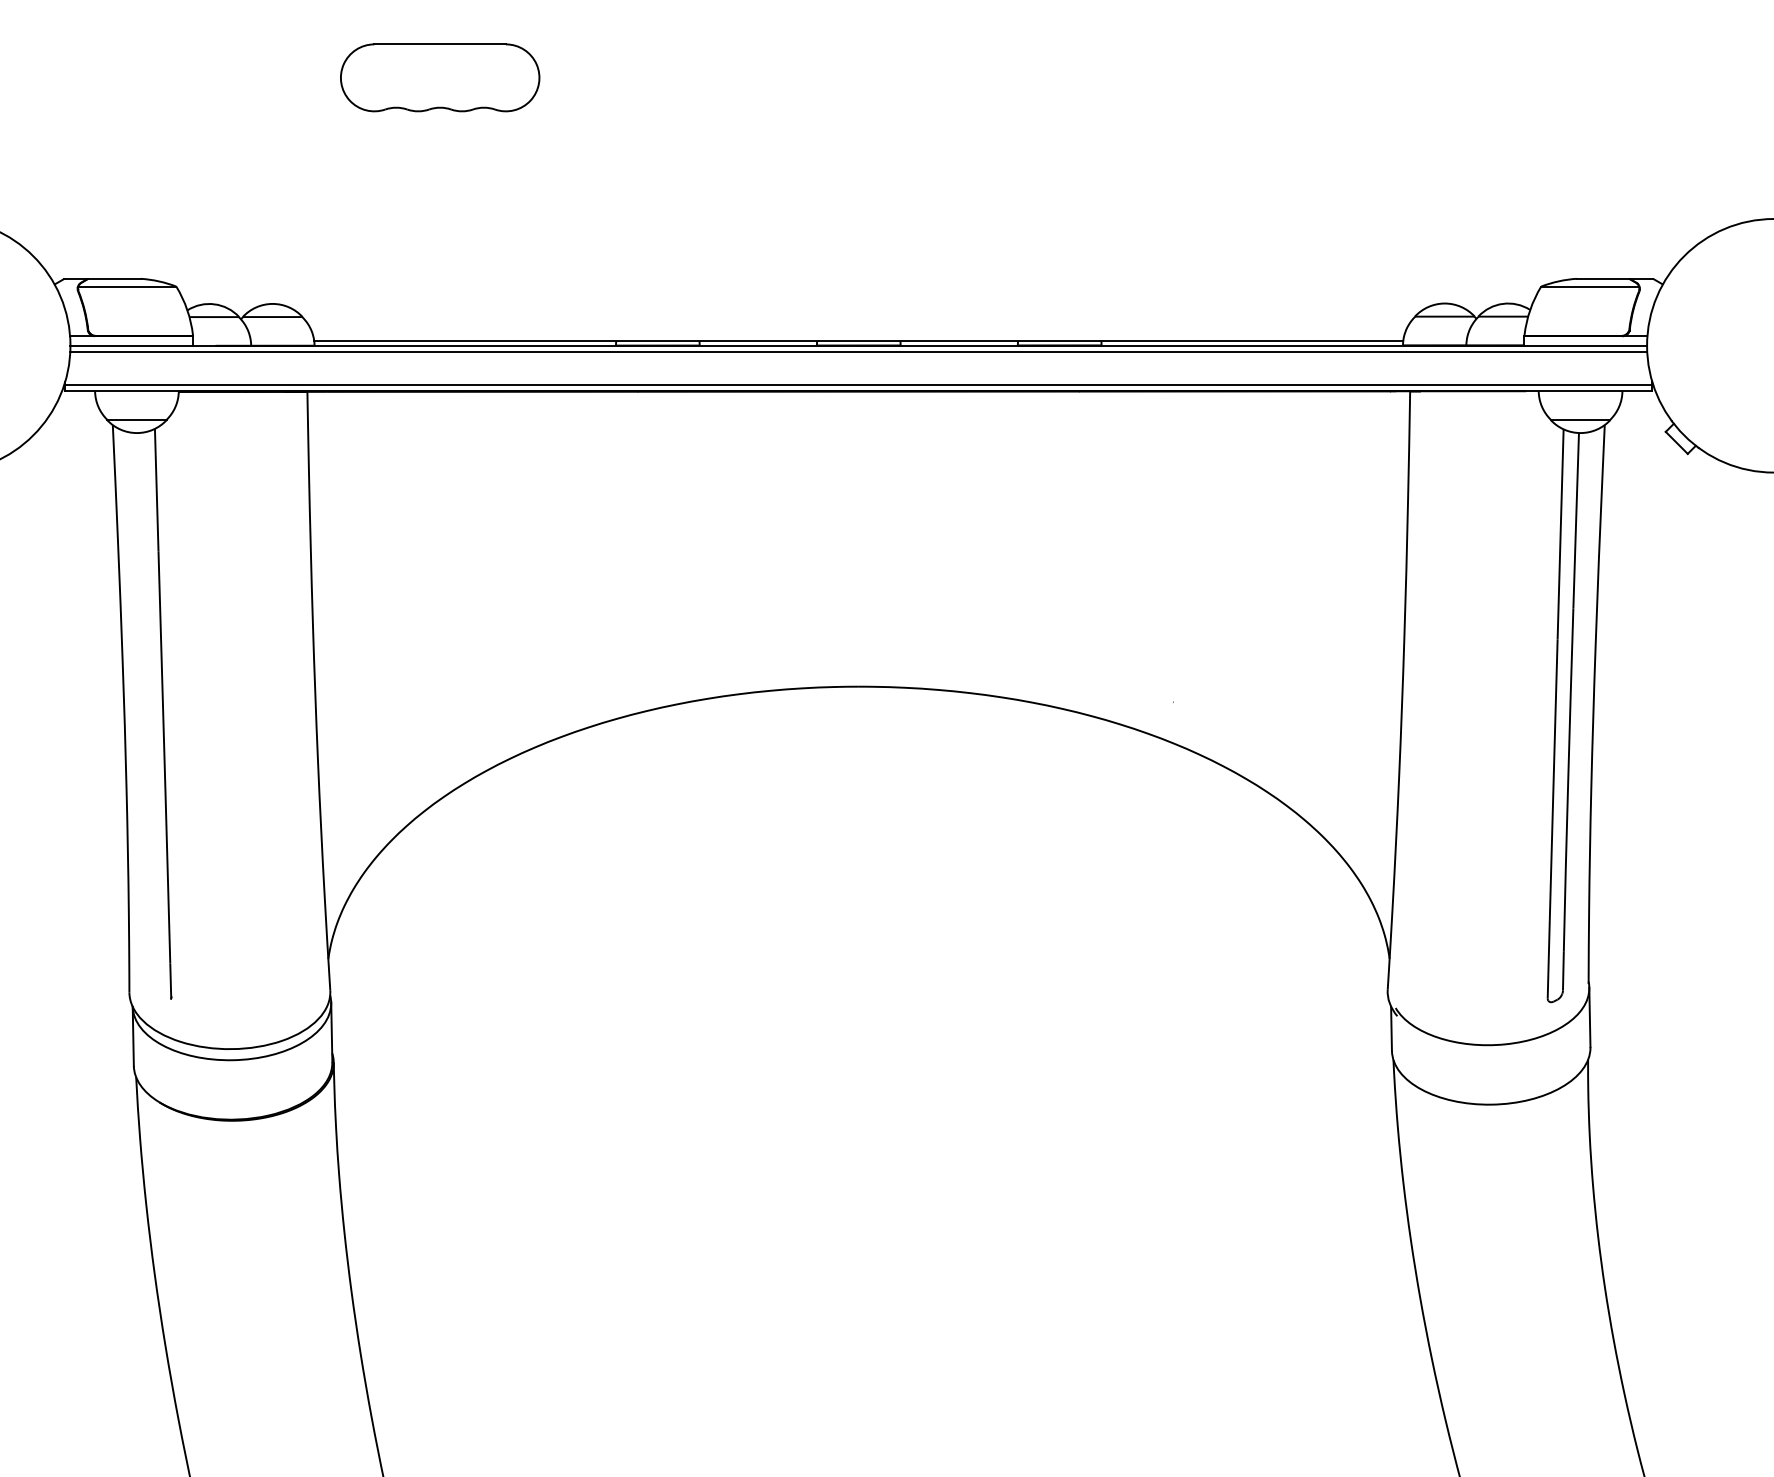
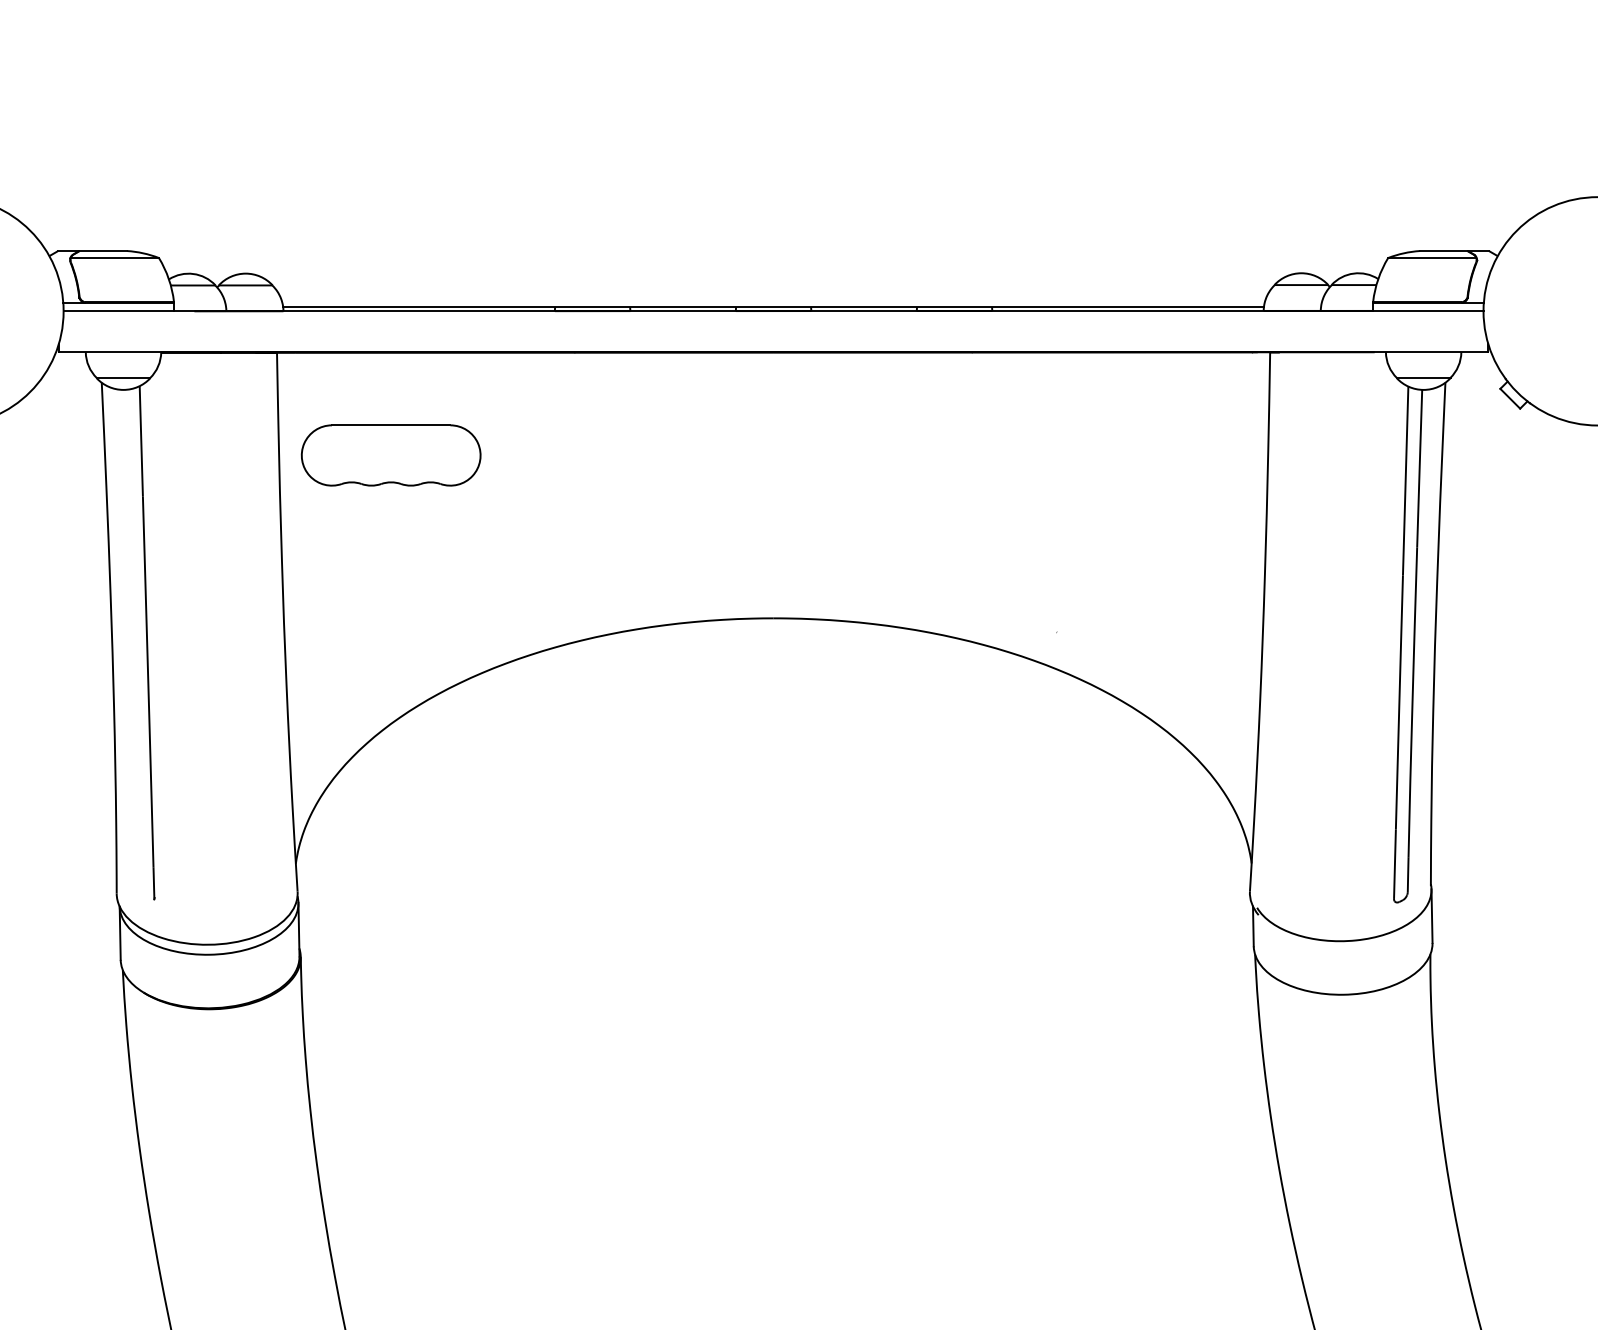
part: (440, 77) -> (391, 455), moved
line: (858, 351) -> (773, 316), removed
line: (858, 385) -> (773, 347), removed

